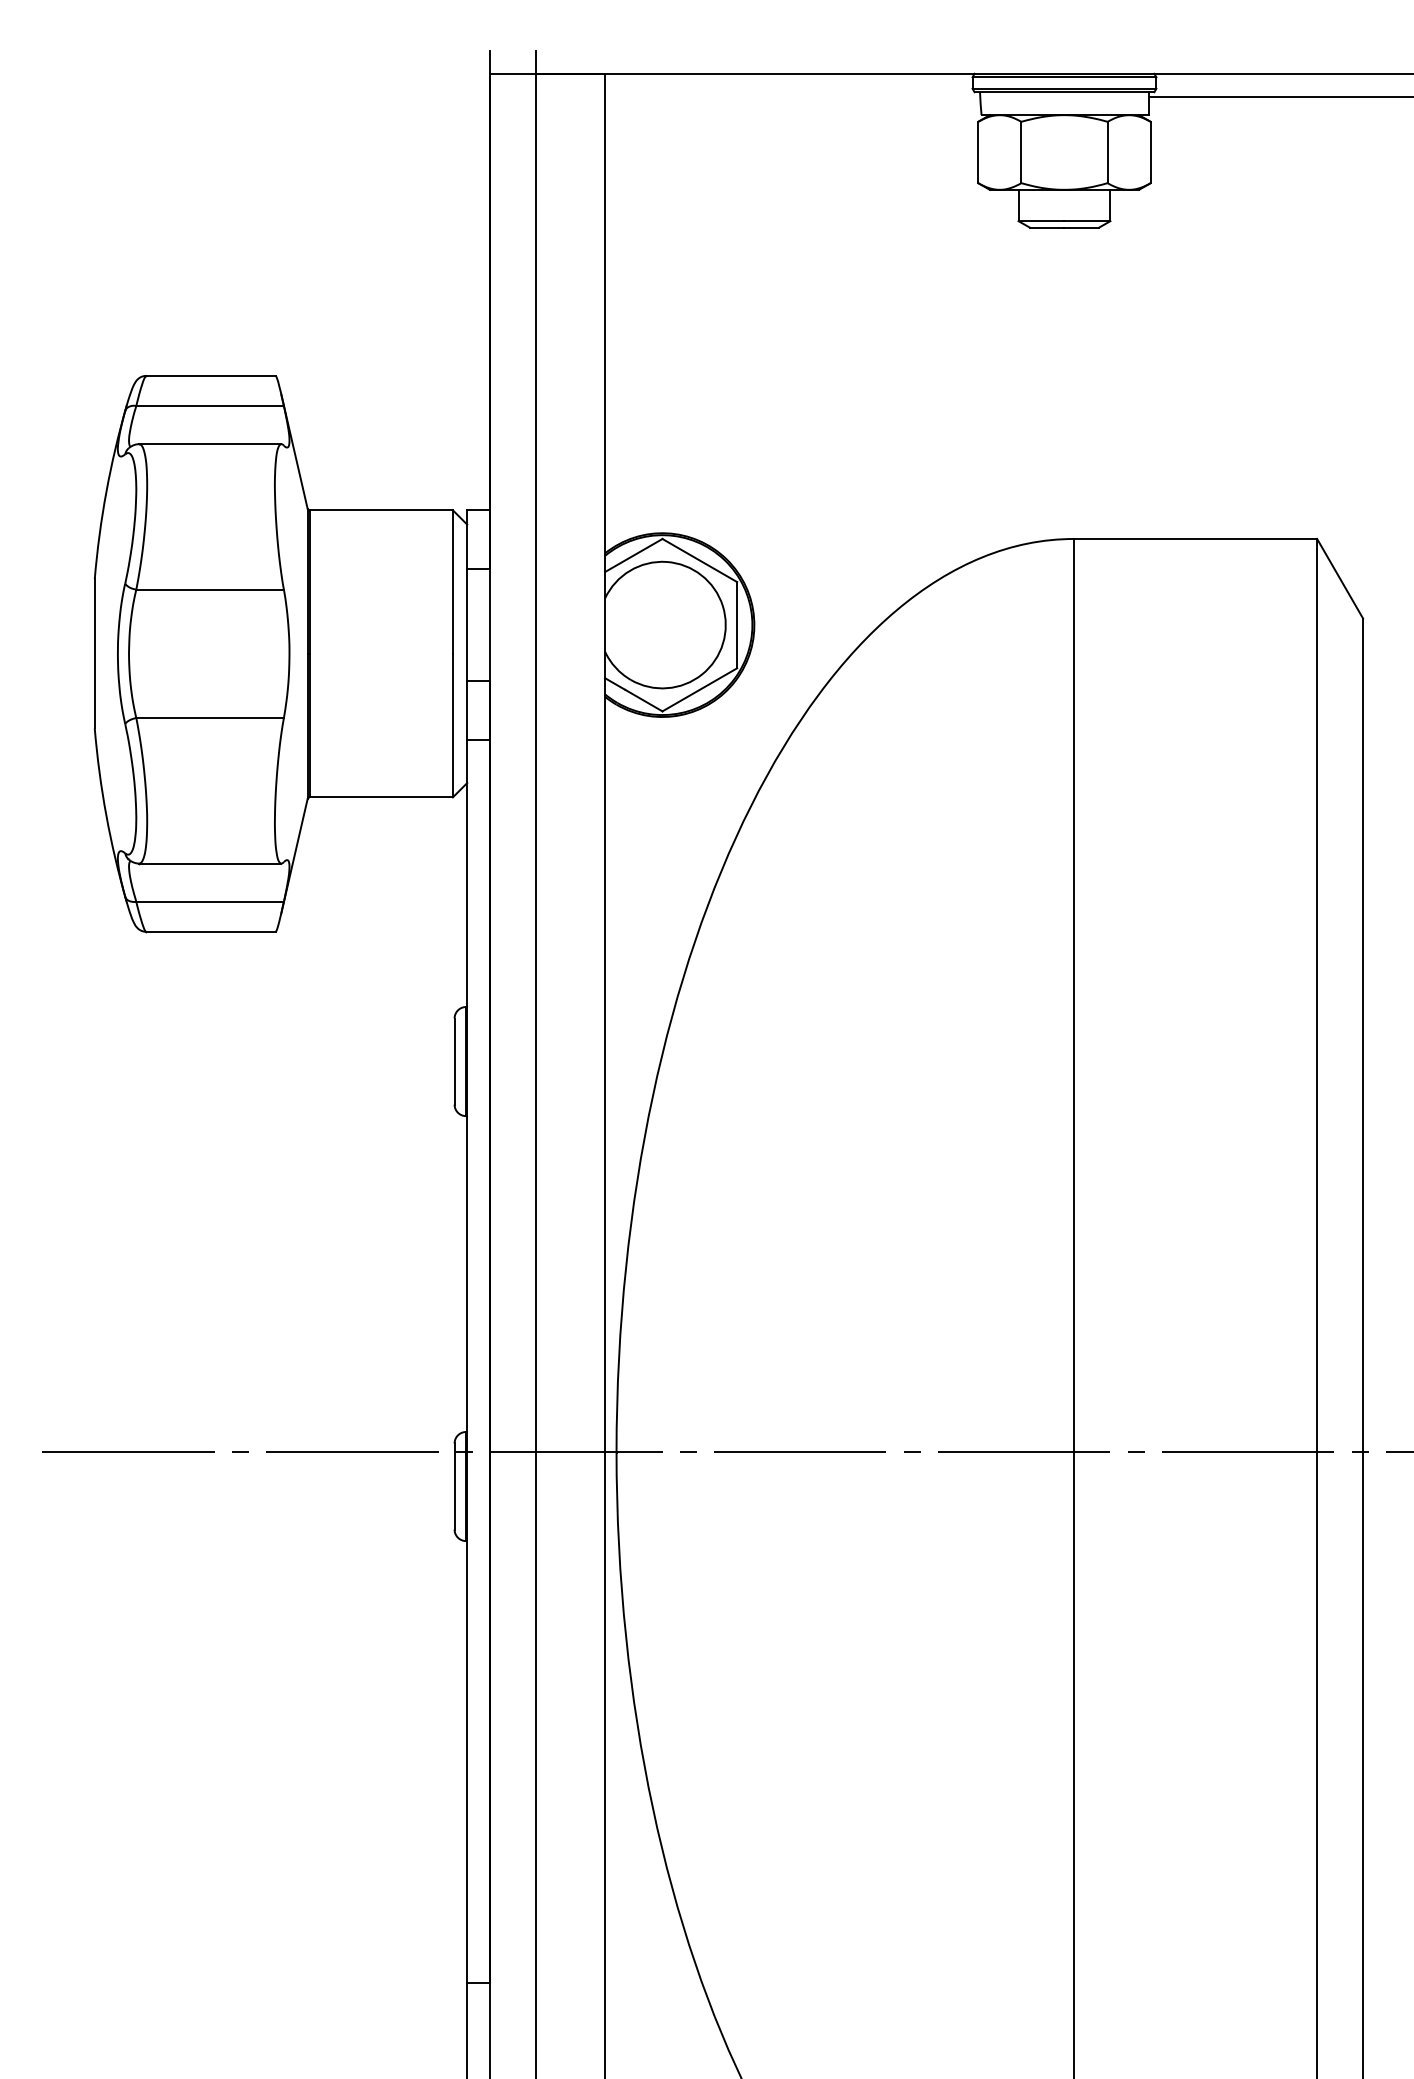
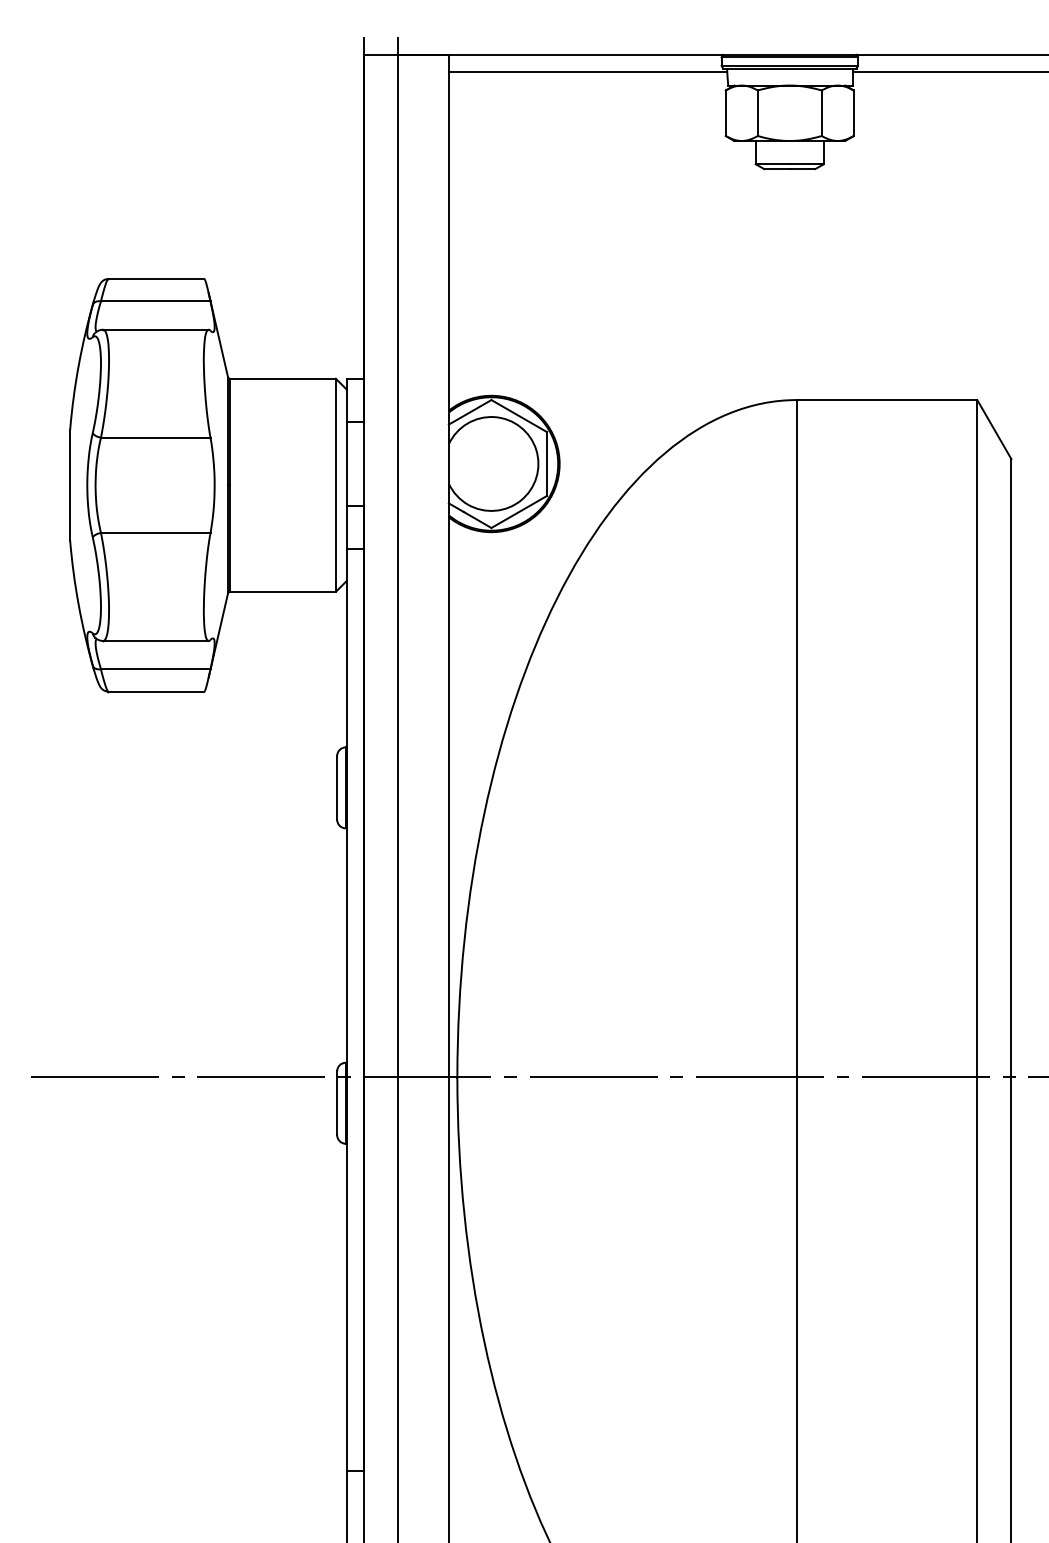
line: (792, 96) -> (587, 71), added

